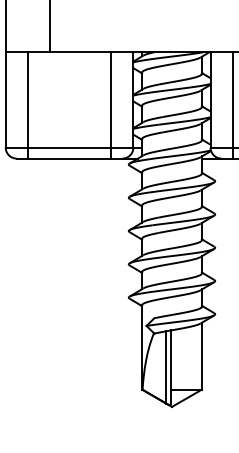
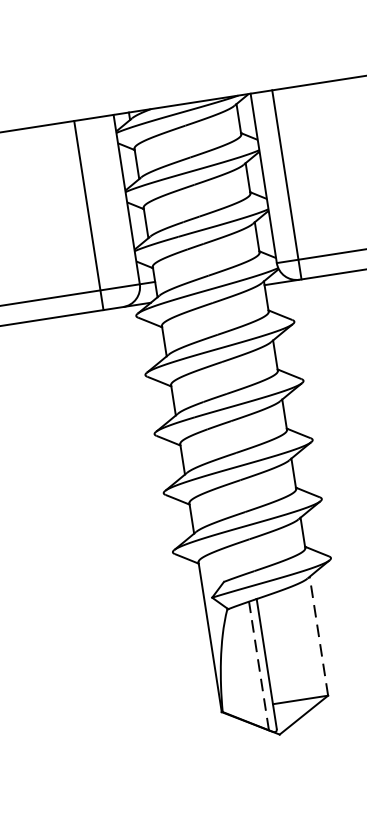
line: (232, 105) -> (286, 185), moved
line: (201, 355) -> (317, 635), solid -> dashed
line: (166, 366) -> (258, 664), solid -> dashed

